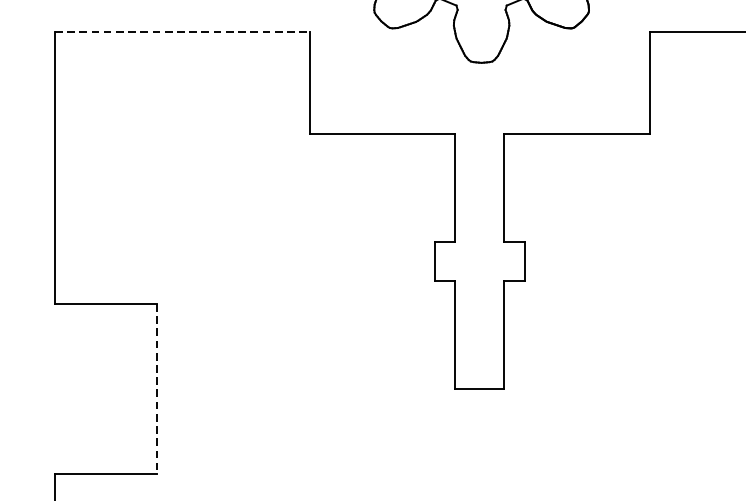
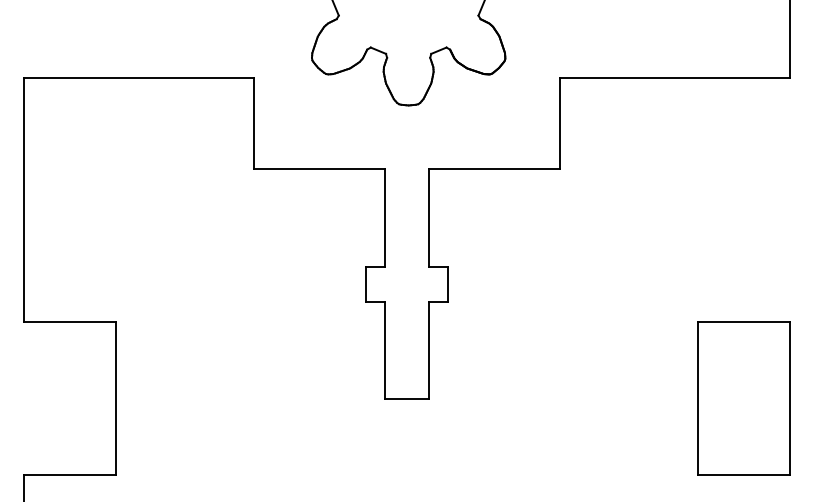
line: (182, 31) -> (139, 77), dashed -> solid
line: (157, 388) -> (116, 398), dashed -> solid

